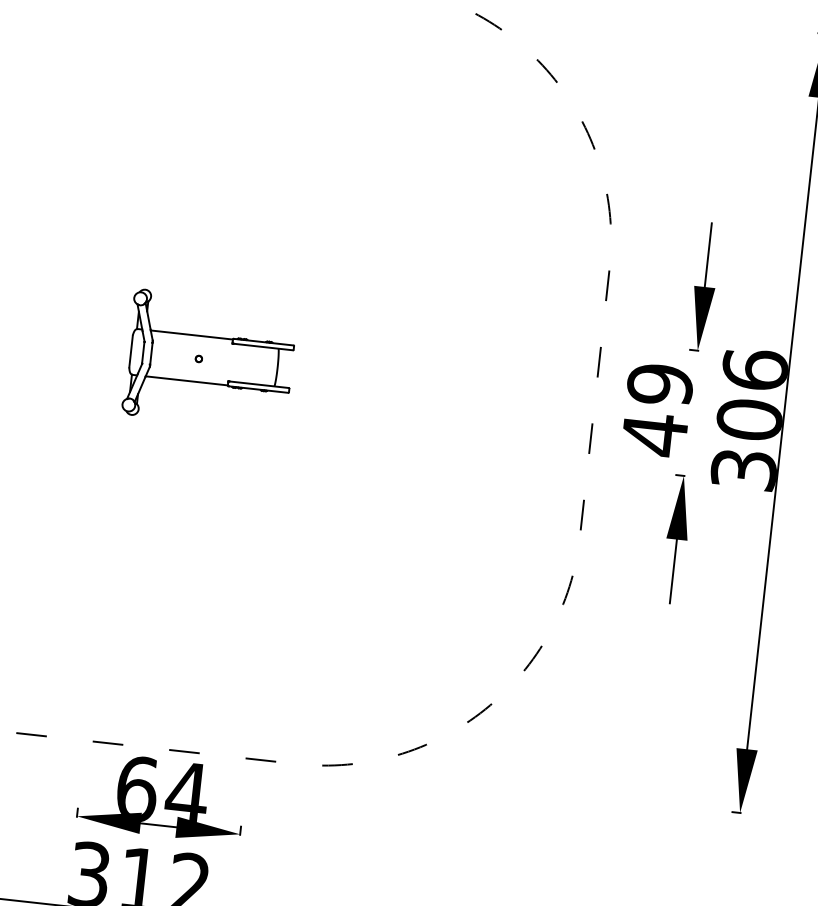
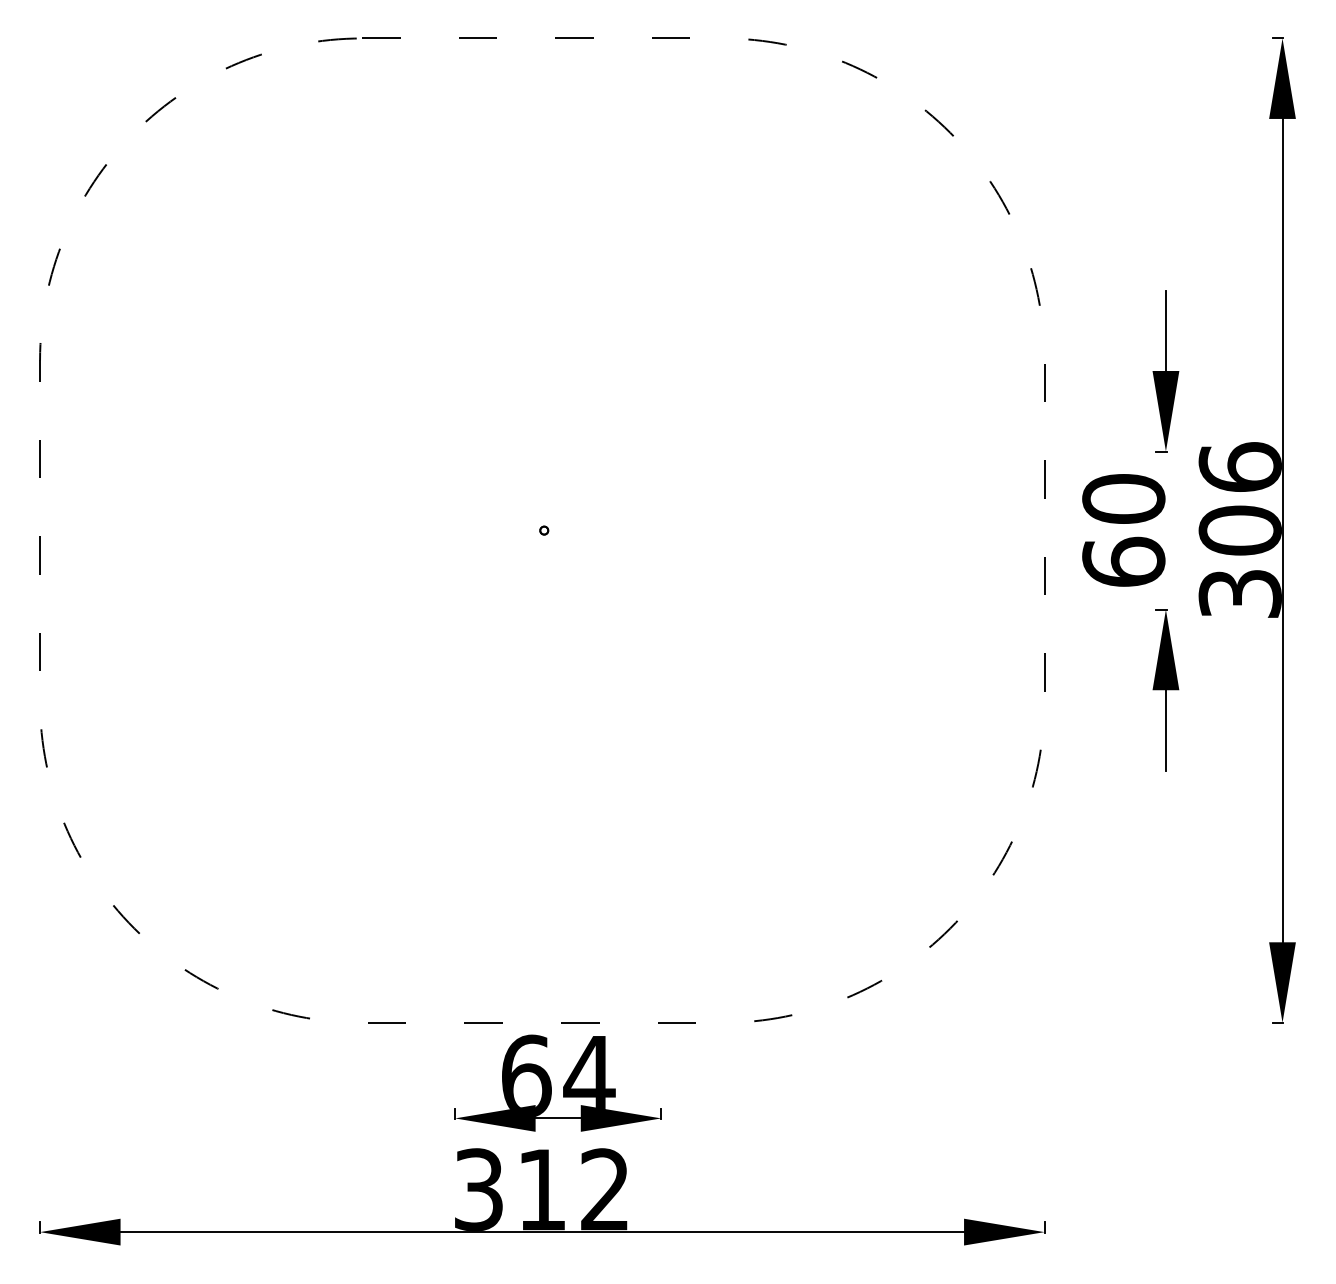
part: (210, 360) -> (558, 530), removed
text: (657, 410) -> (1123, 531), 49 -> 60

